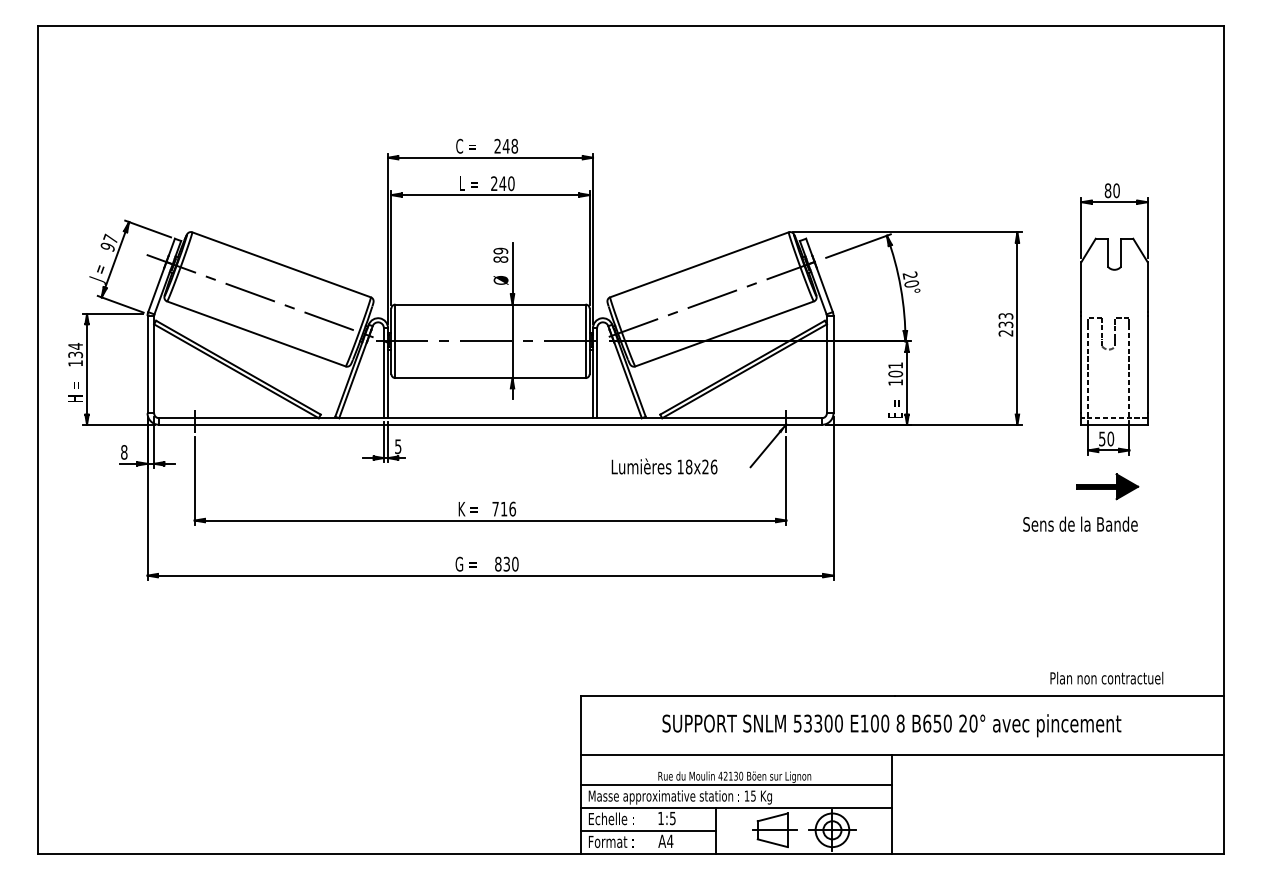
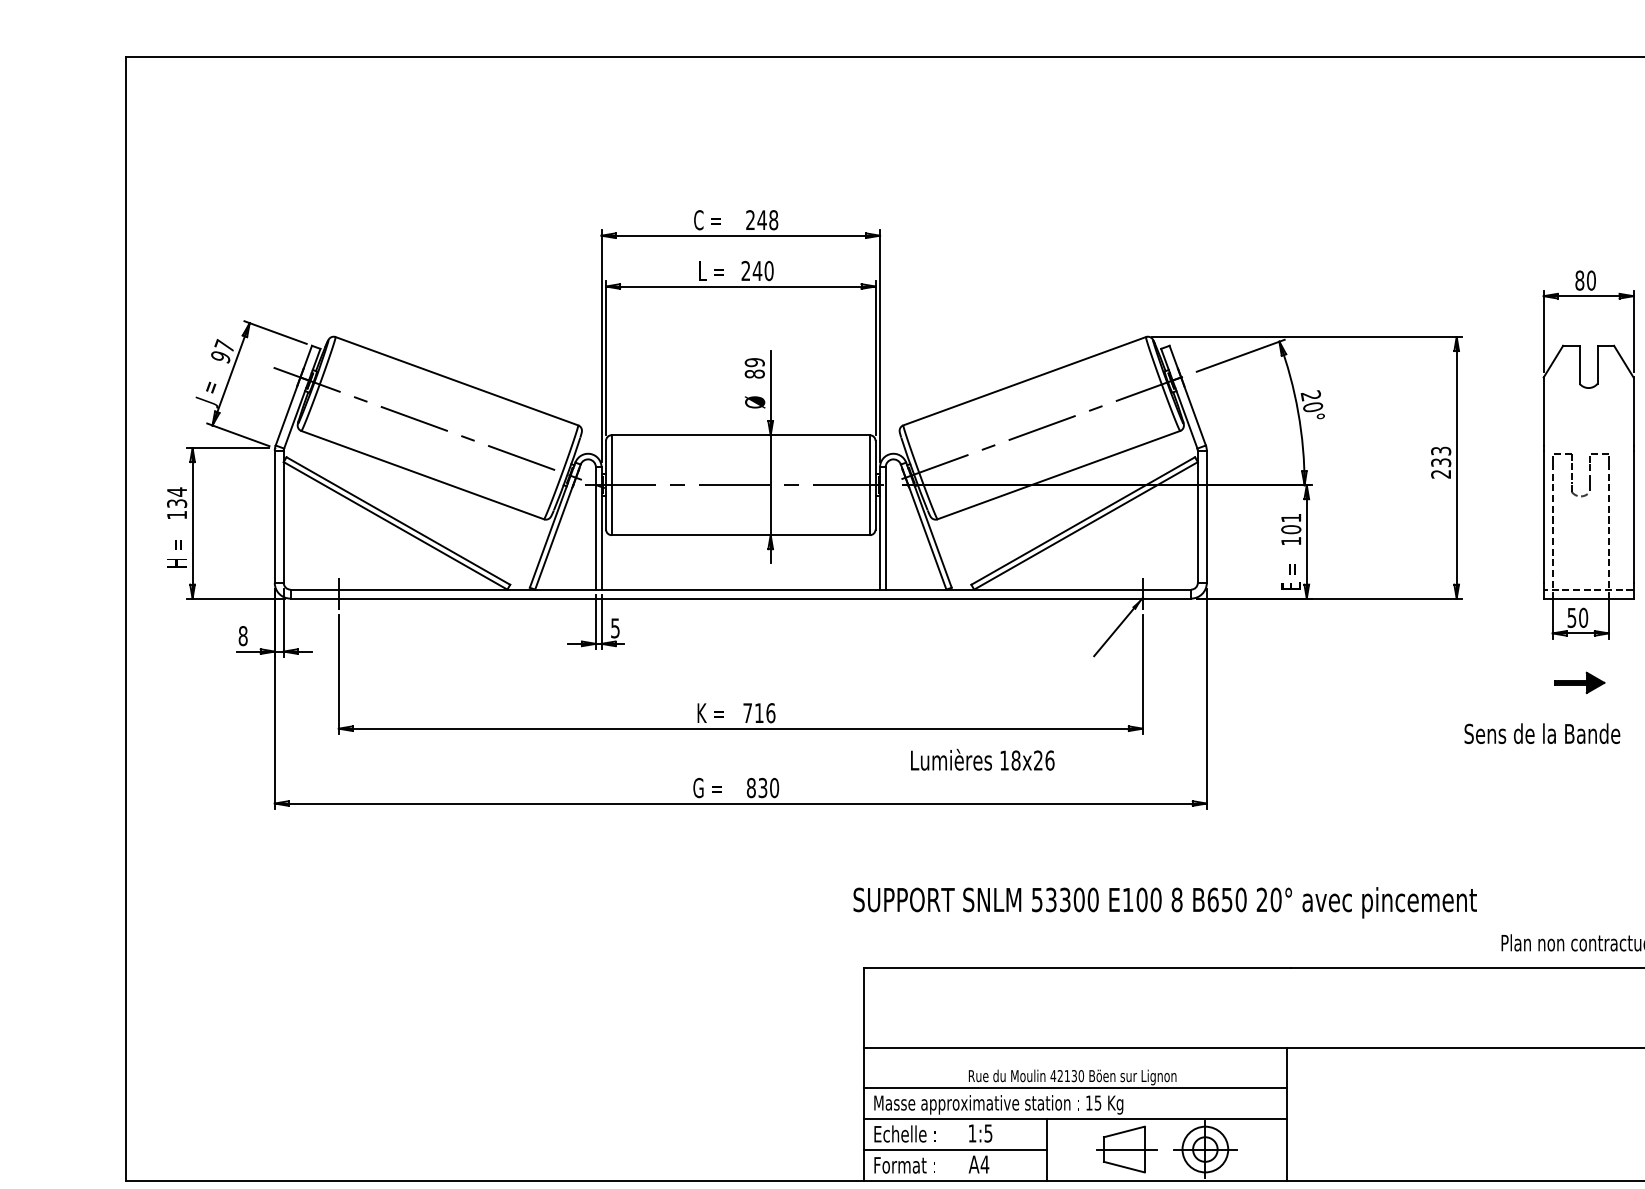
text: (664, 466) -> (982, 759), moved
part: (1107, 486) -> (1579, 682), size x0.6
text: (891, 725) -> (1164, 902), moved

